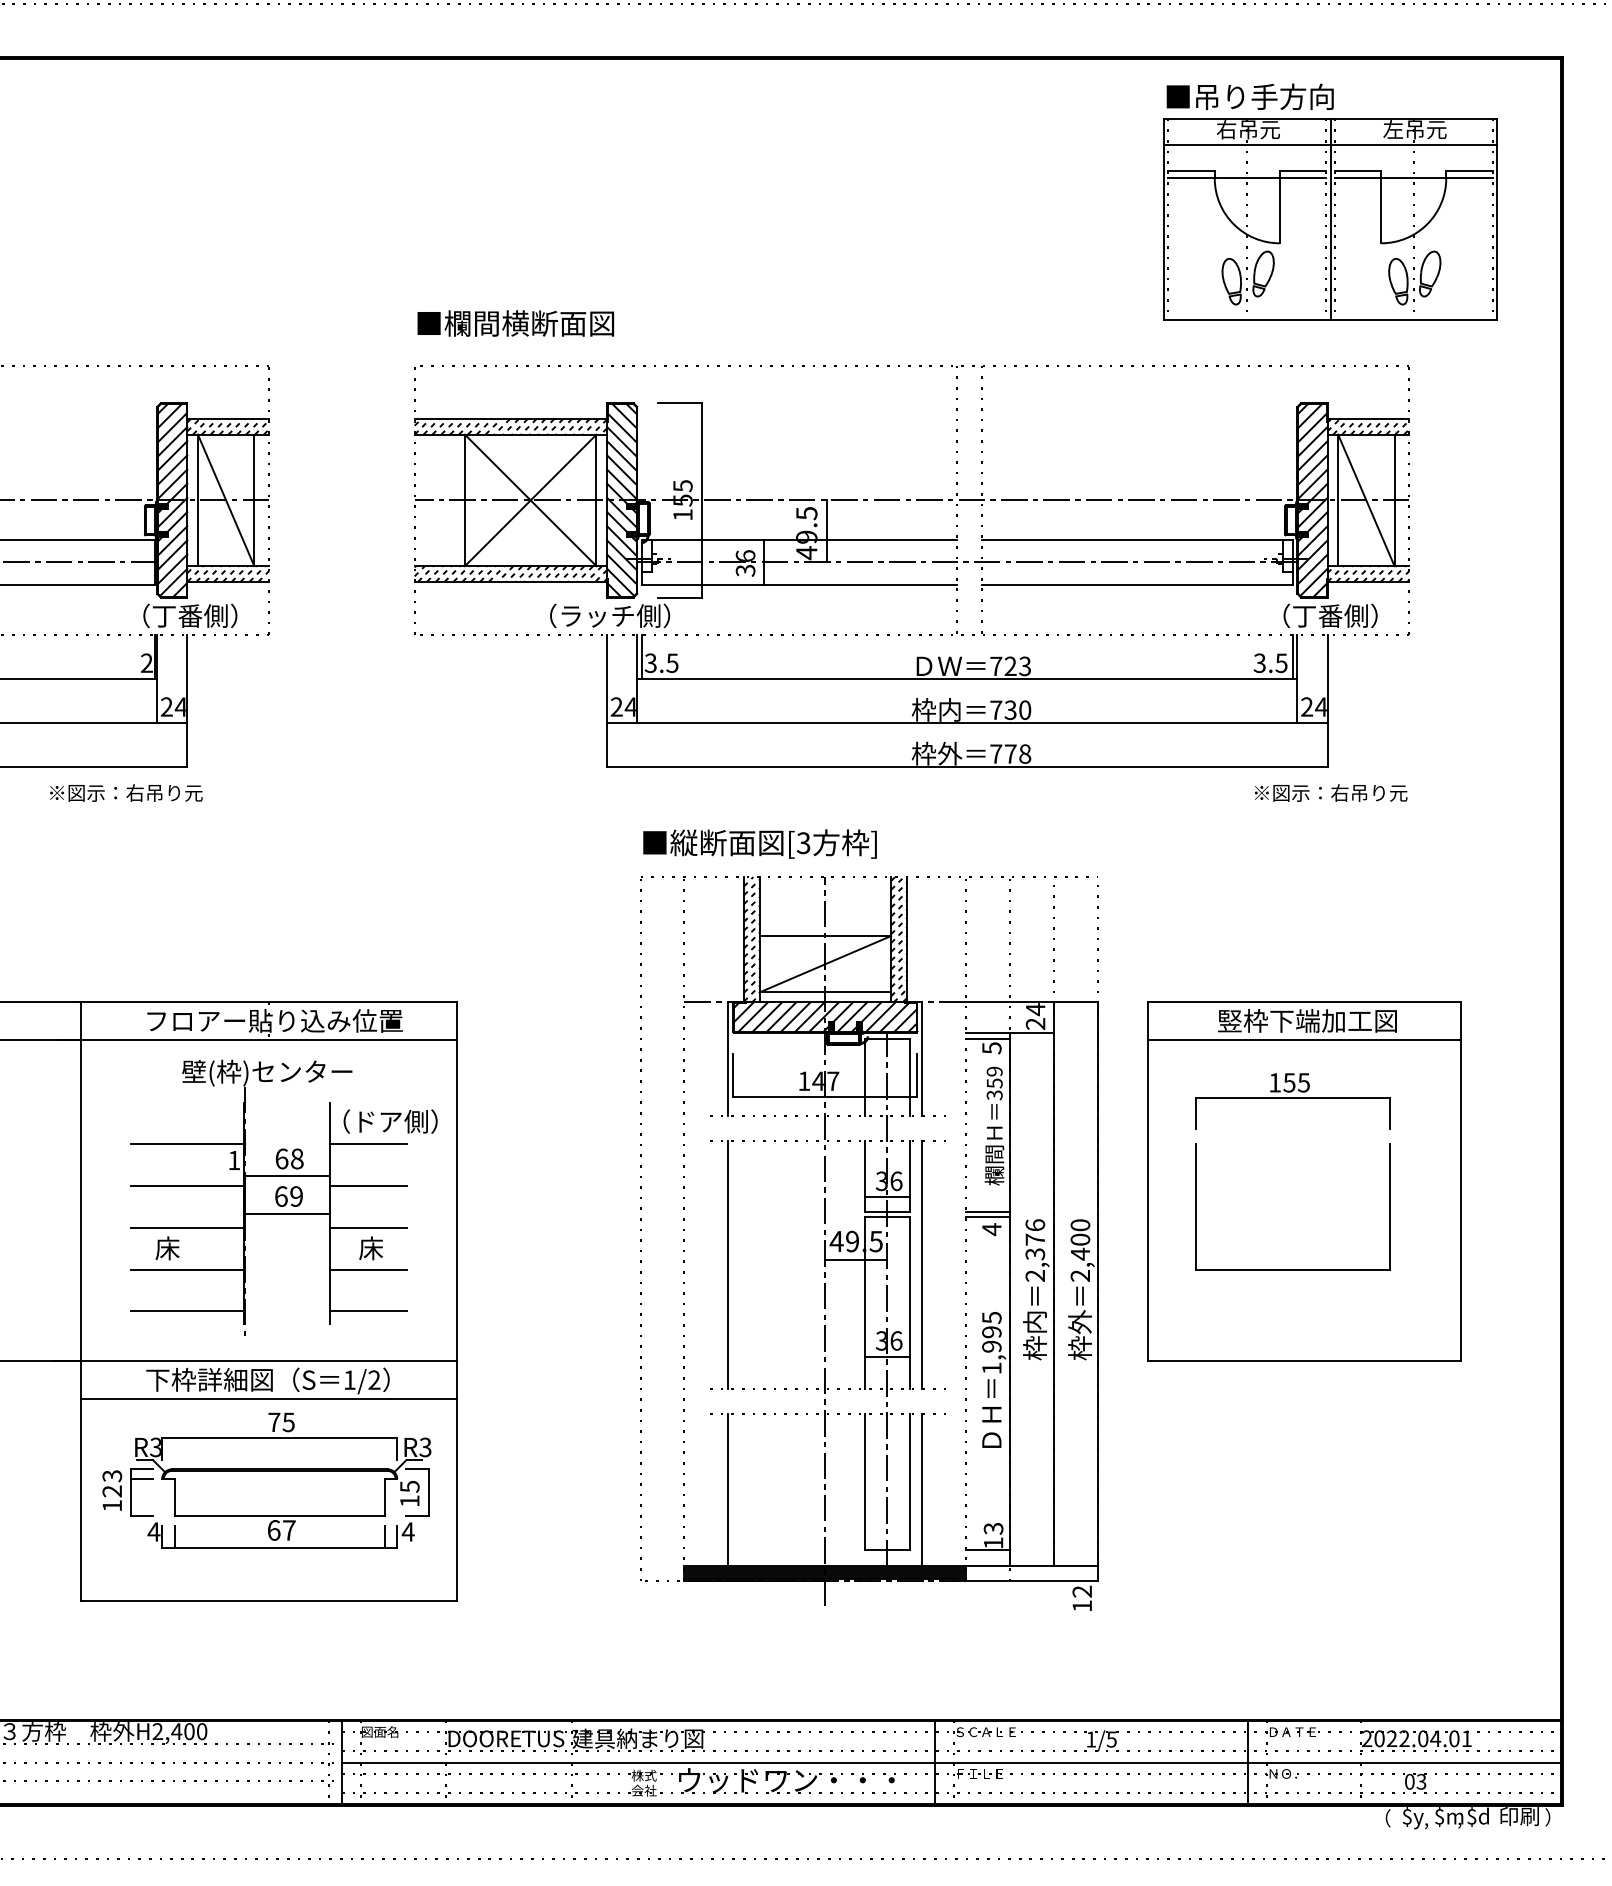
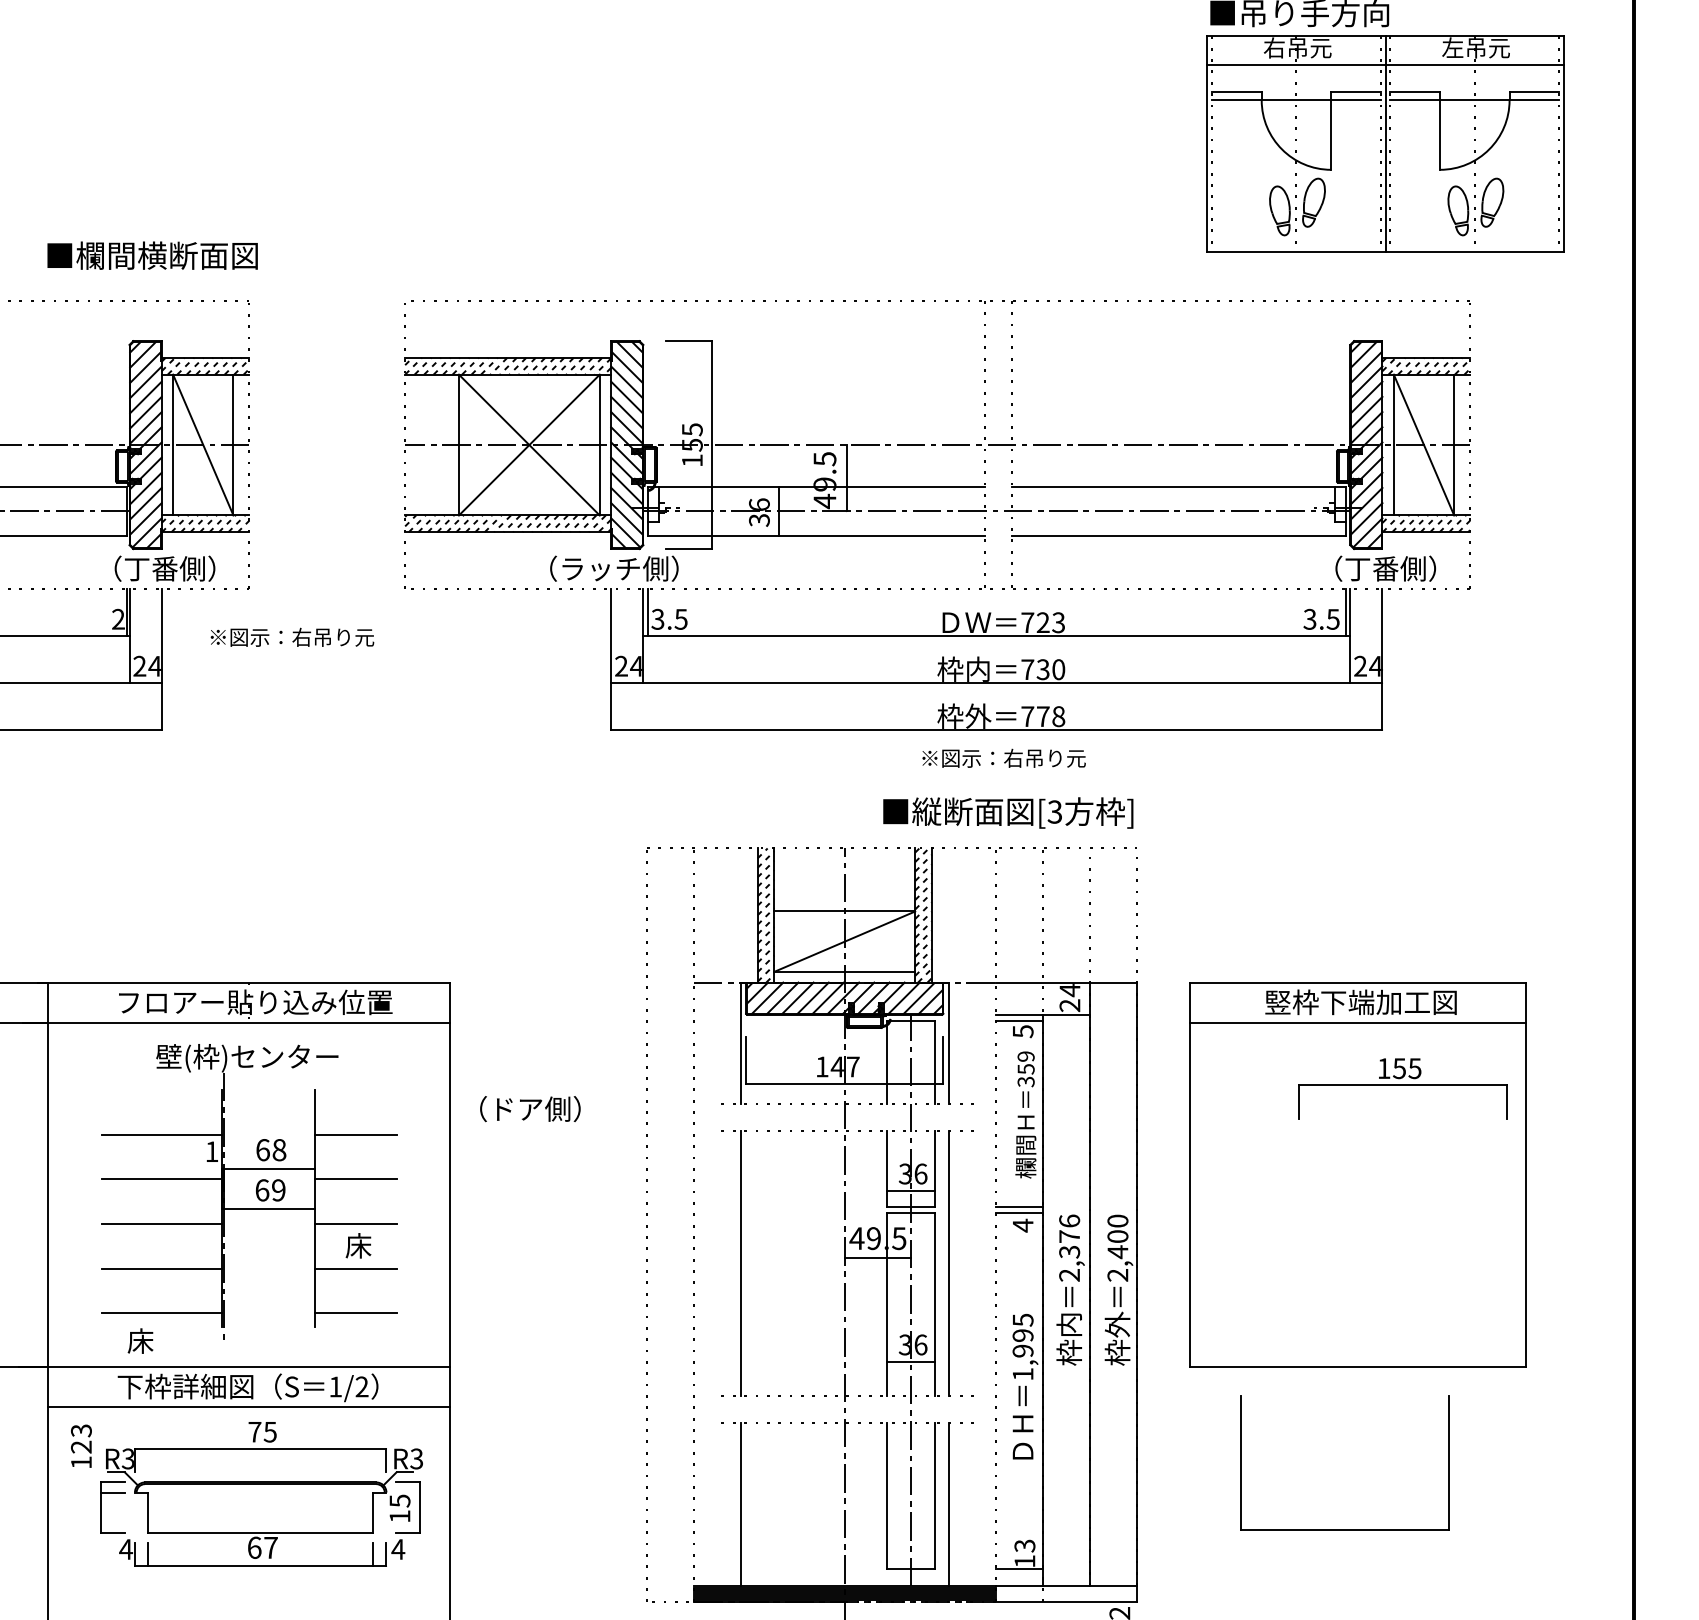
text: (515, 323) -> (152, 255), moved
text: (126, 792) -> (292, 636), moved
text: (1331, 792) -> (1004, 757), moved
text: (759, 843) -> (1007, 812), moved
part: (1292, 1101) -> (1402, 1088), moved
text: (390, 1121) -> (530, 1108), moved
text: (167, 1248) -> (140, 1341), moved
part: (1292, 1269) -> (1344, 1529), moved
text: (112, 1490) -> (81, 1446), moved

